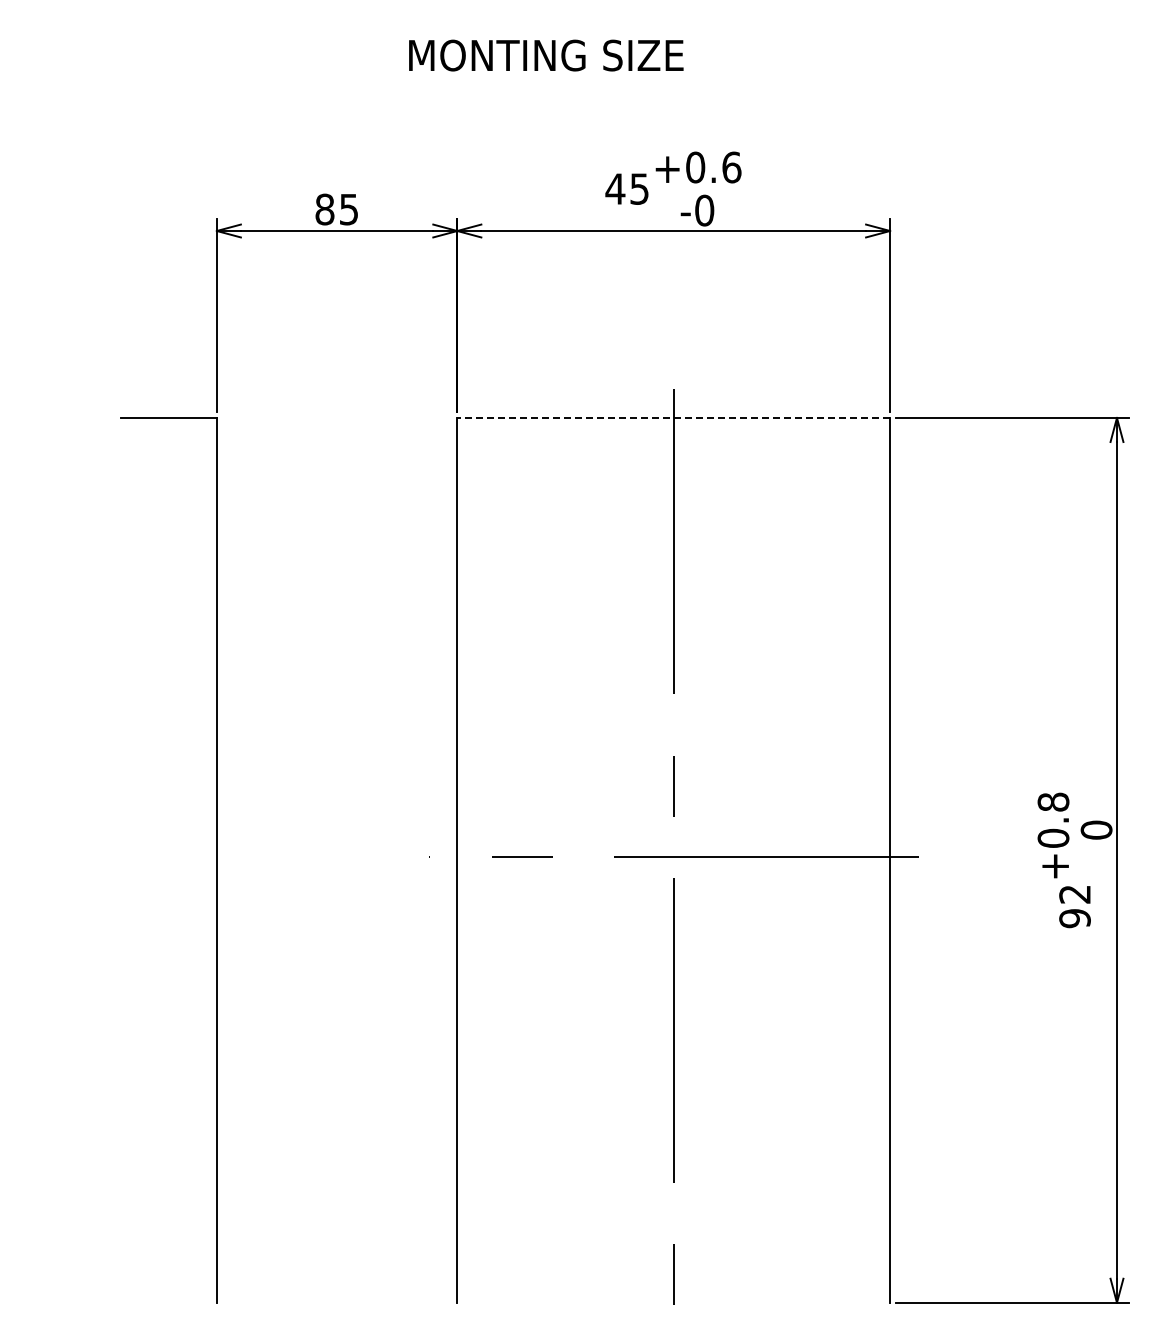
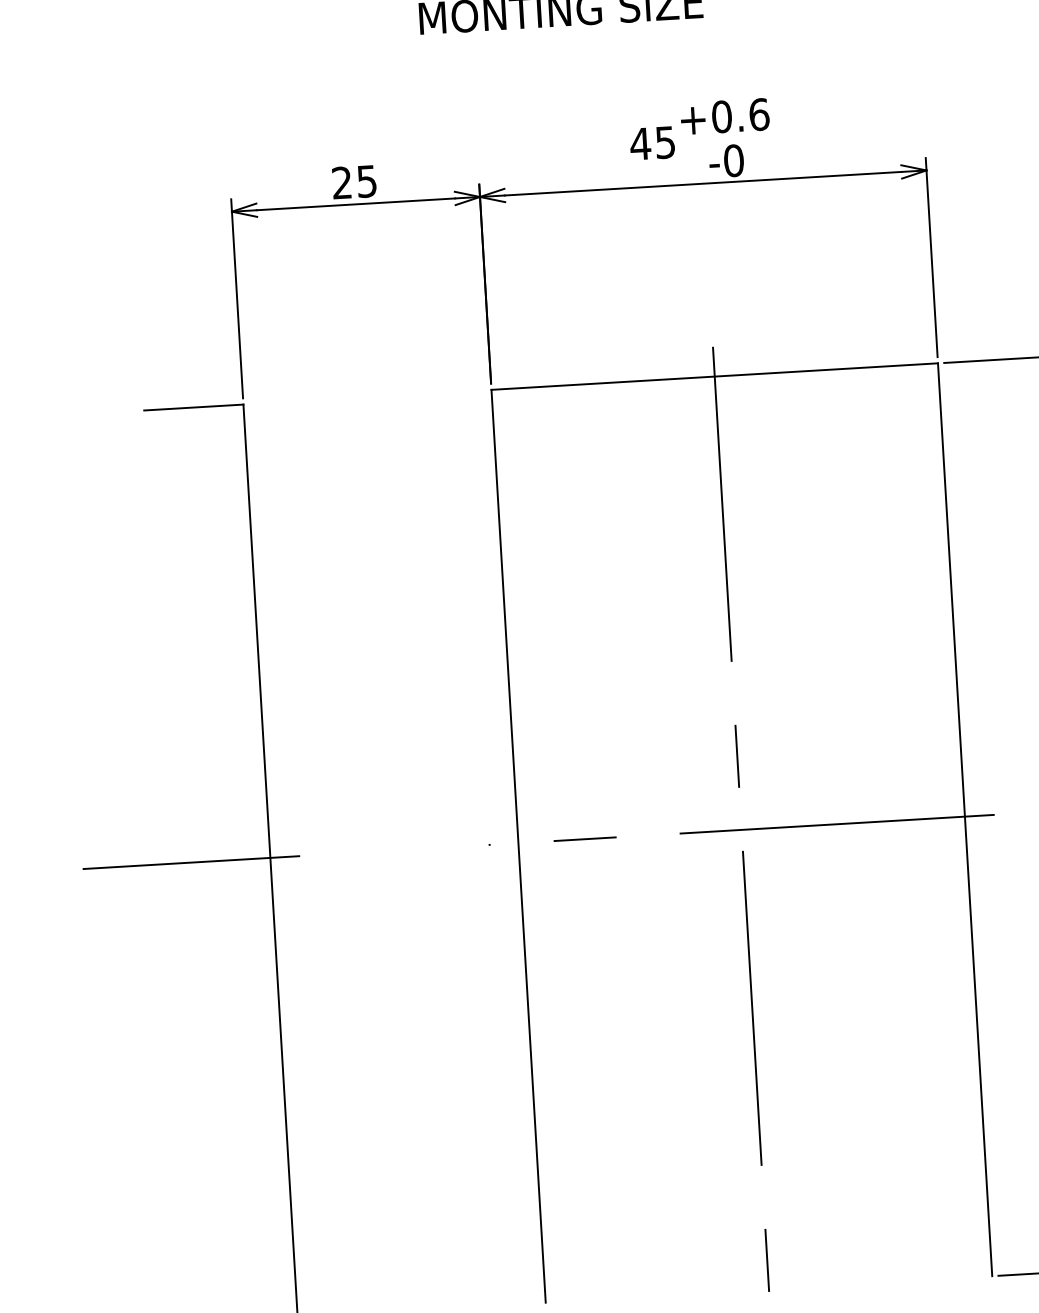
text: (324, 209) -> (341, 182), 85 -> 25
line: (673, 417) -> (714, 376), dashed -> solid
line: (139, 857) -> (190, 862), added

